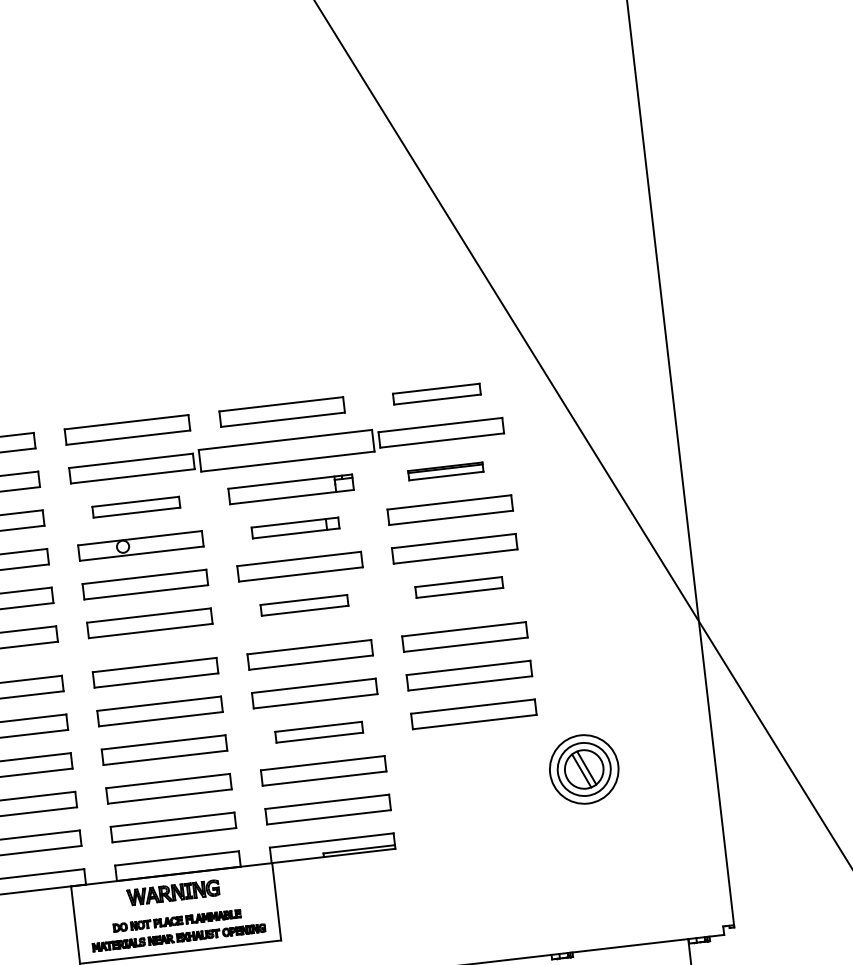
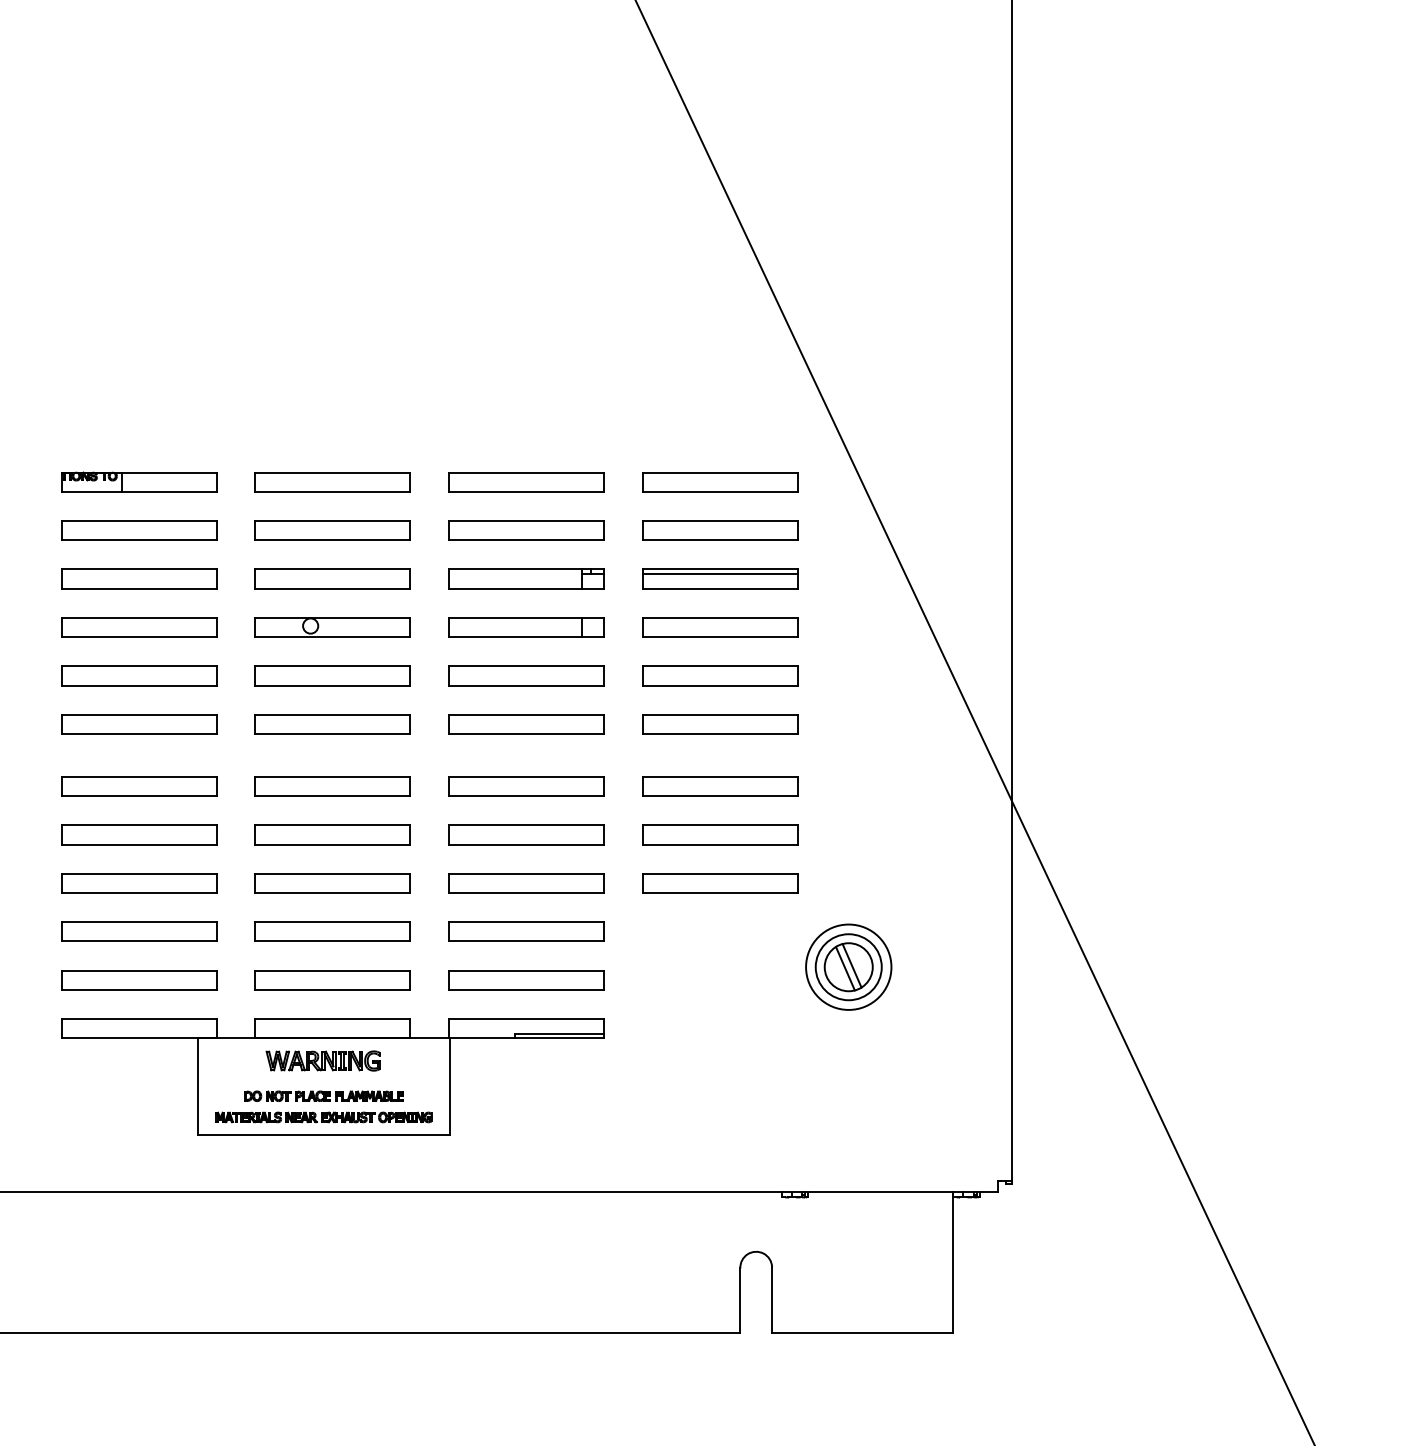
part: (437, 394) -> (720, 482), size x1.43
part: (286, 450) -> (526, 530), size x0.71
part: (445, 470) -> (720, 578), size x1.67
part: (136, 506) -> (332, 578), size x1.43
part: (295, 527) -> (526, 627), size x1.43
part: (459, 587) -> (720, 724), size x1.43
part: (304, 605) -> (526, 724), size x1.43
part: (319, 732) -> (526, 883), size x1.43

